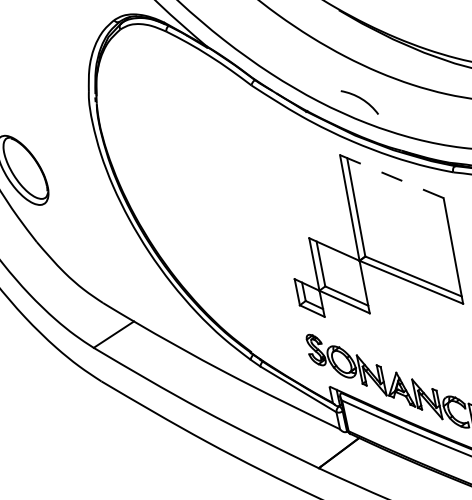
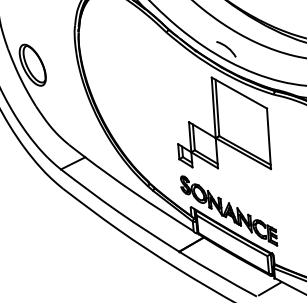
line: (392, 177) -> (239, 93), dashed -> solid

